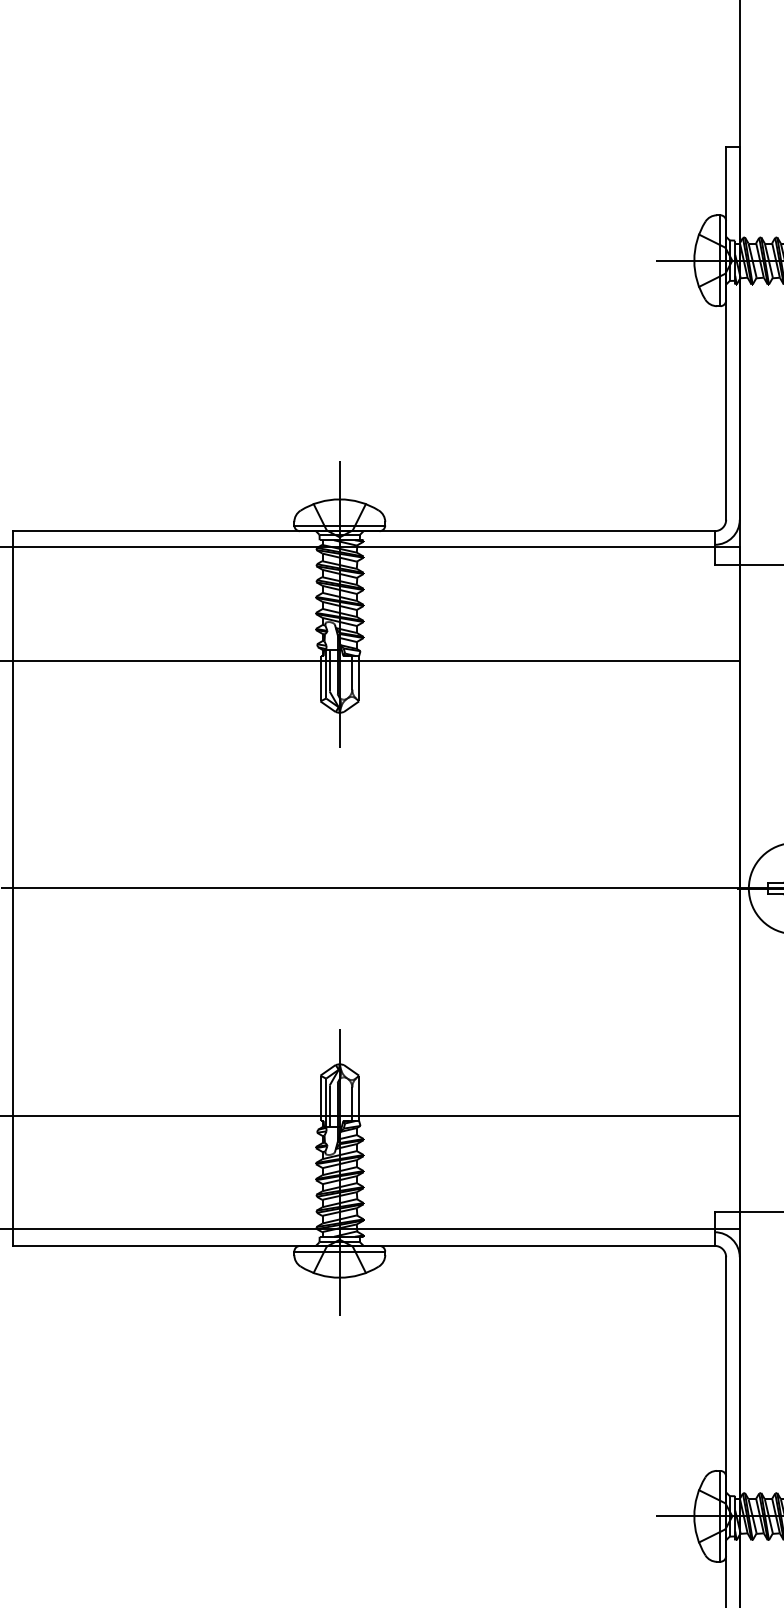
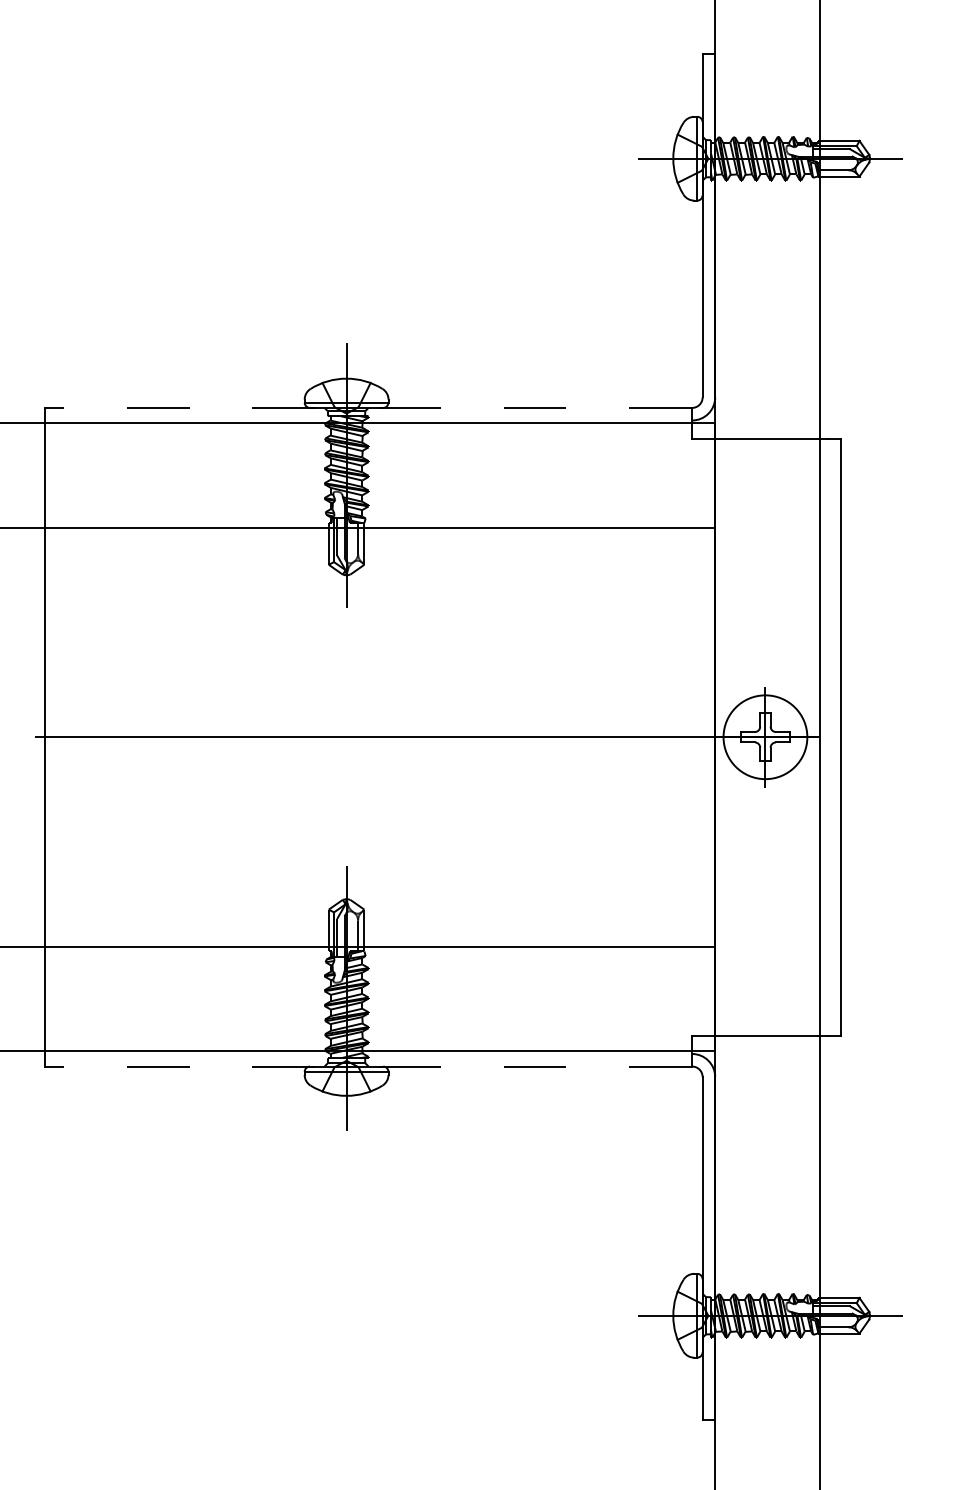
line: (363, 530) -> (368, 407), solid -> dashed
line: (363, 1245) -> (368, 1066), solid -> dashed

